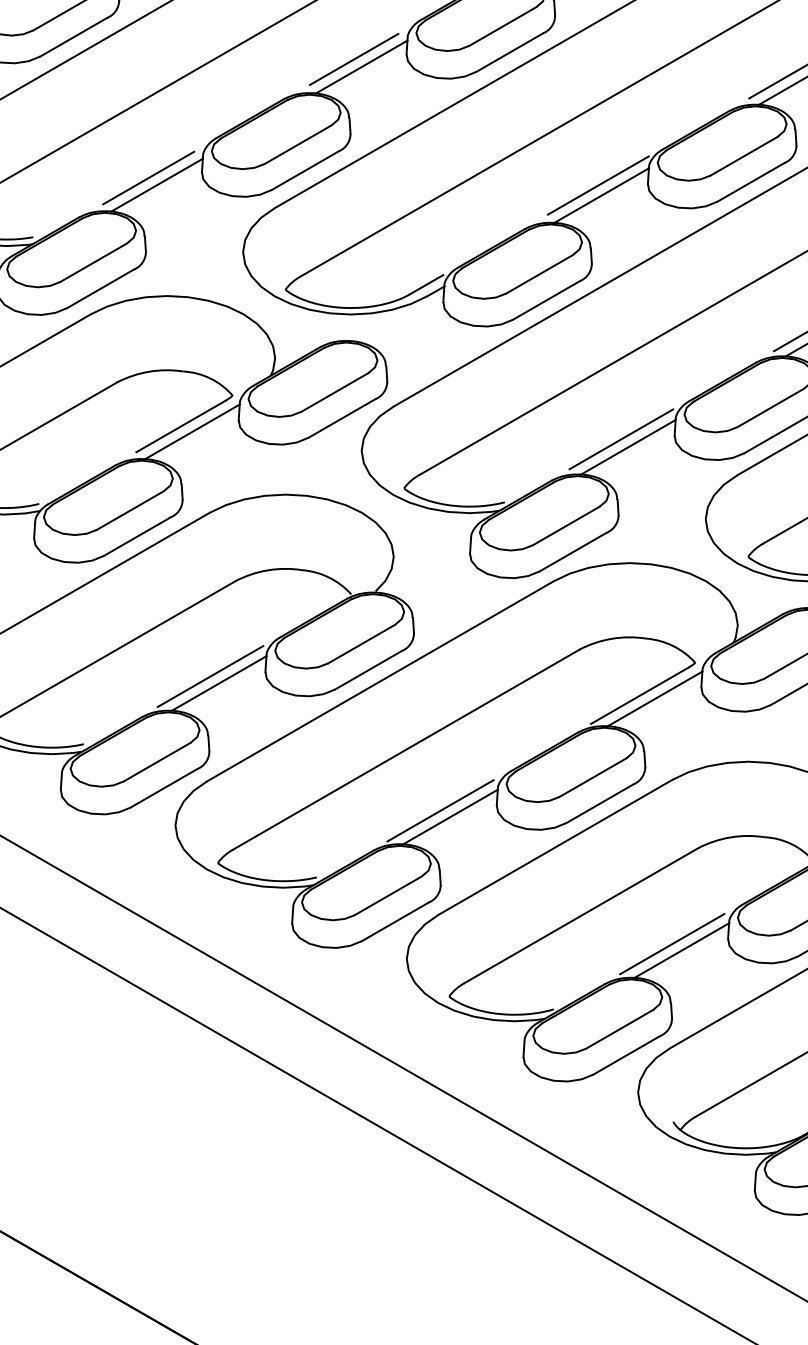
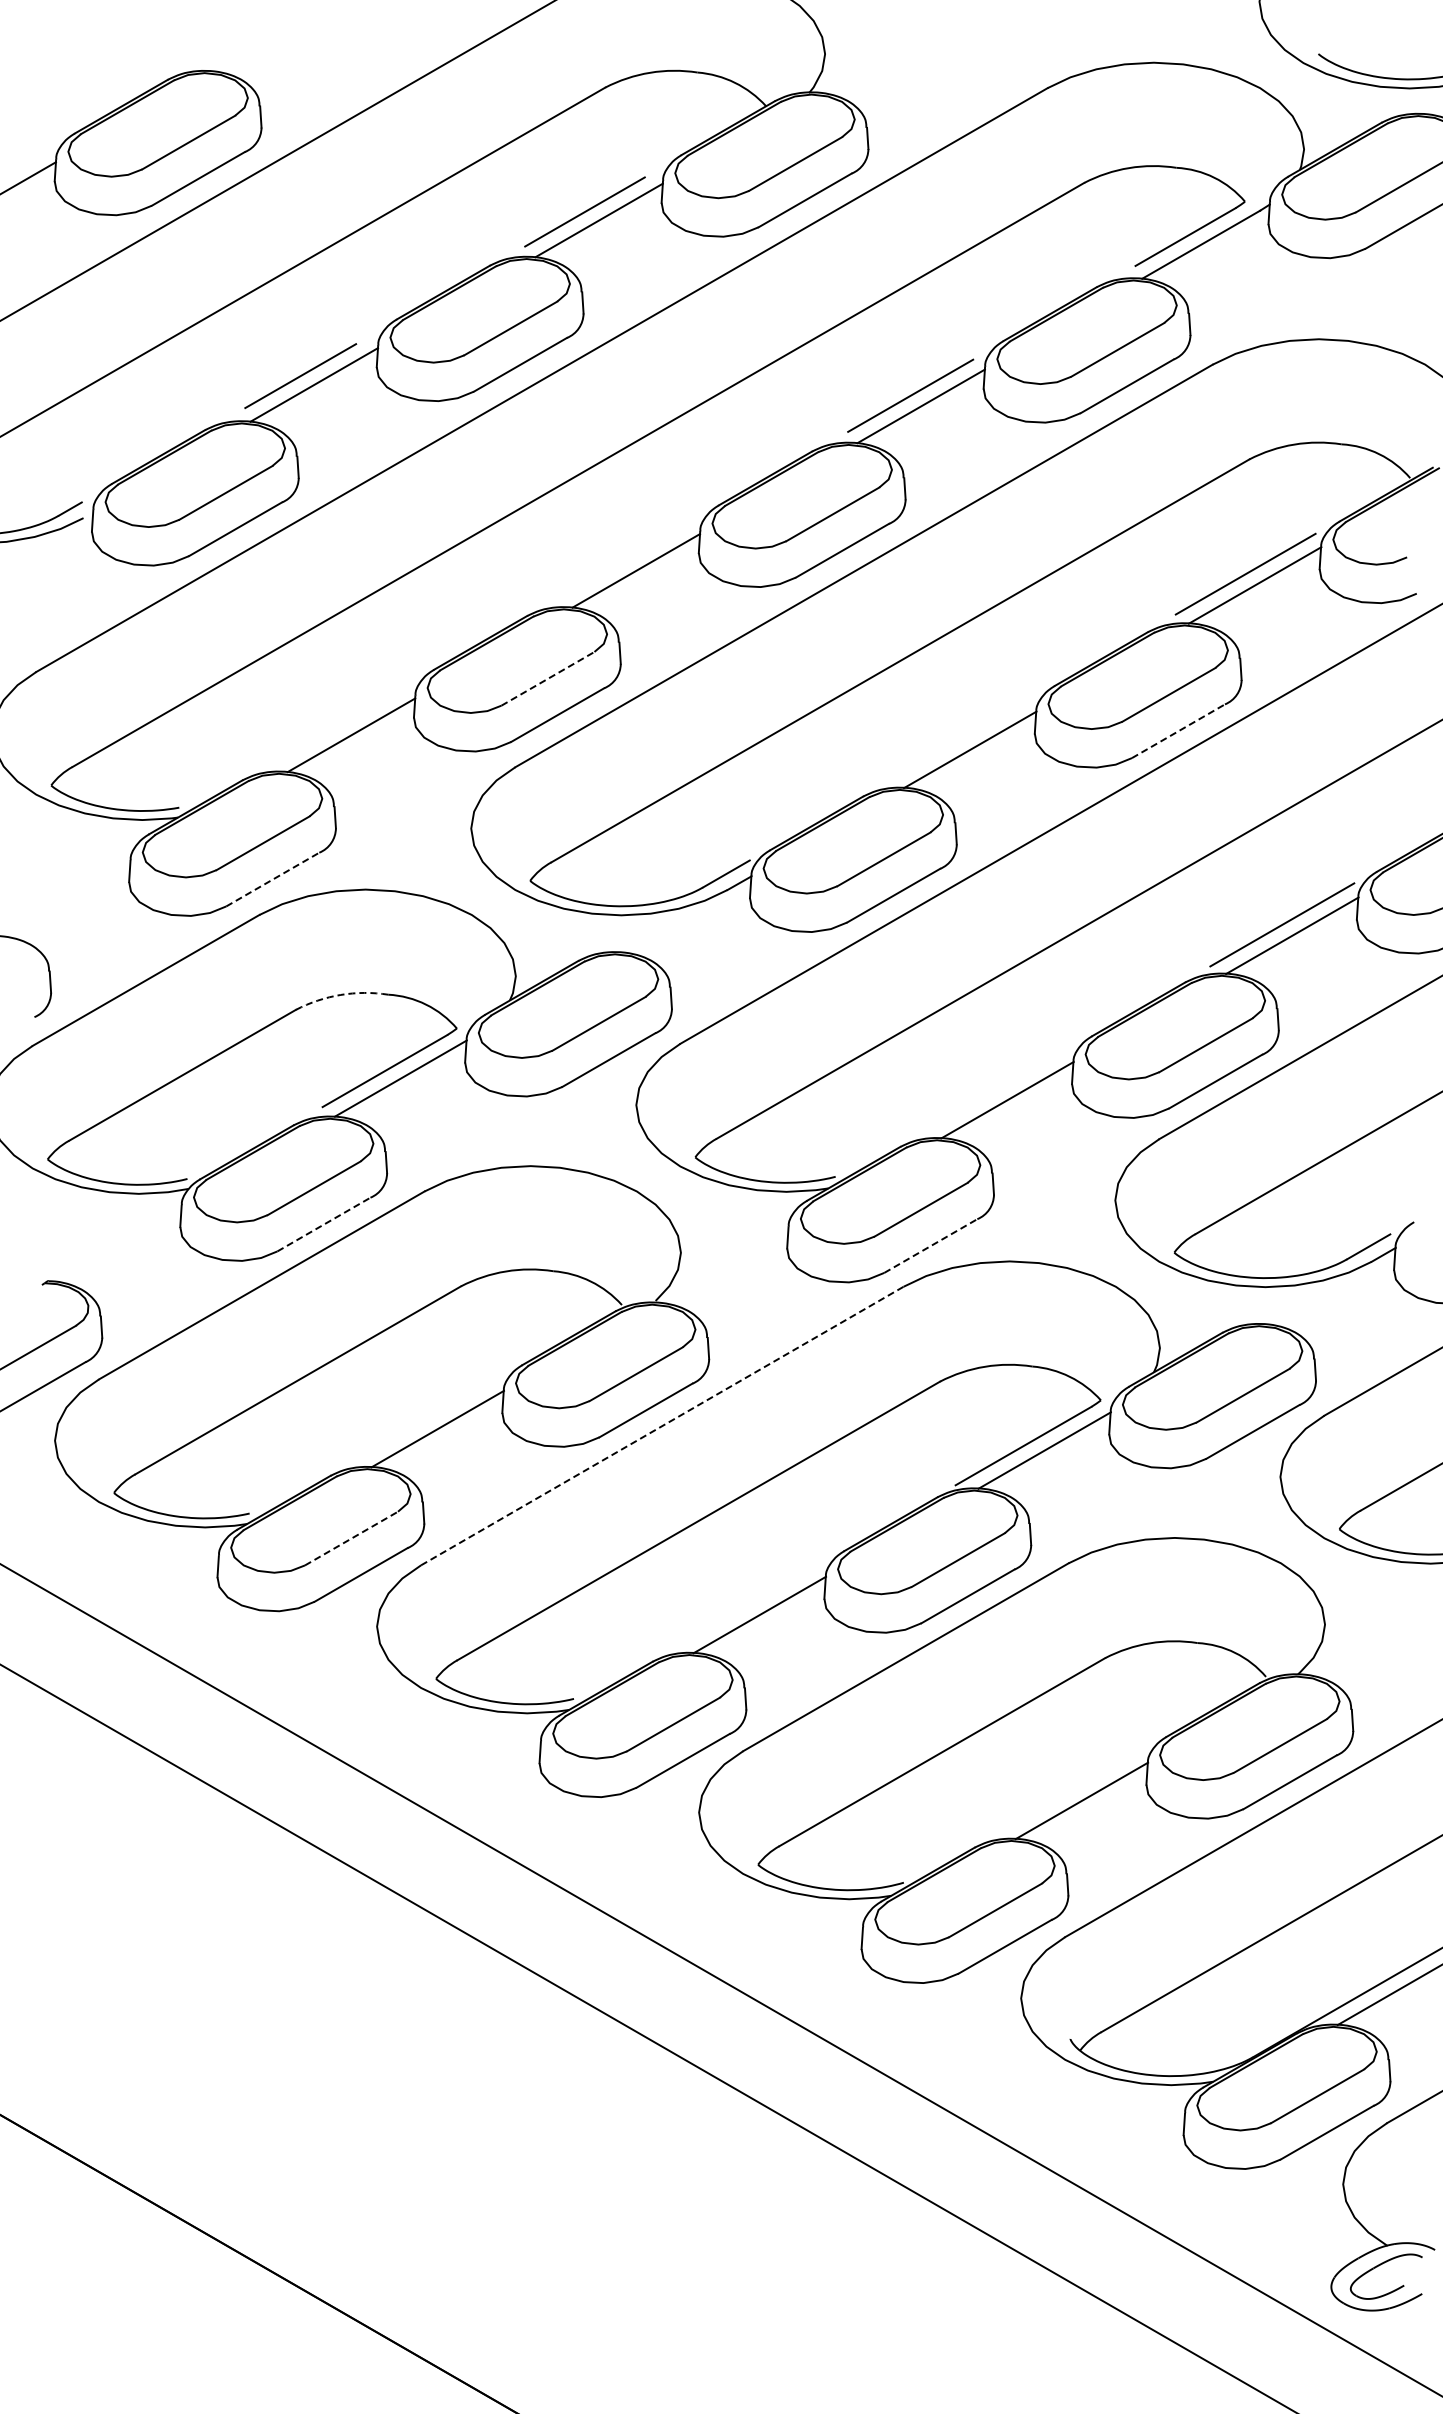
line: (353, 58) -> (625, 559), removed
line: (297, 144) -> (547, 678), solid -> dashed
line: (148, 177) -> (339, 724), removed
line: (751, 182) -> (1178, 731), solid -> dashed
line: (598, 185) -> (965, 735), removed
line: (100, 288) -> (272, 879), solid -> dashed
arc: (149, 371) -> (340, 994), solid -> dashed
line: (621, 438) -> (997, 1088), removed
line: (136, 536) -> (323, 1224), solid -> dashed
line: (573, 552) -> (930, 1246), solid -> dashed
line: (210, 675) -> (425, 1418), removed
line: (380, 681) -> (662, 1426), solid -> dashed
line: (157, 762) -> (351, 1538), solid -> dashed
line: (440, 810) -> (746, 1605), removed
line: (672, 943) -> (1068, 1791), removed

